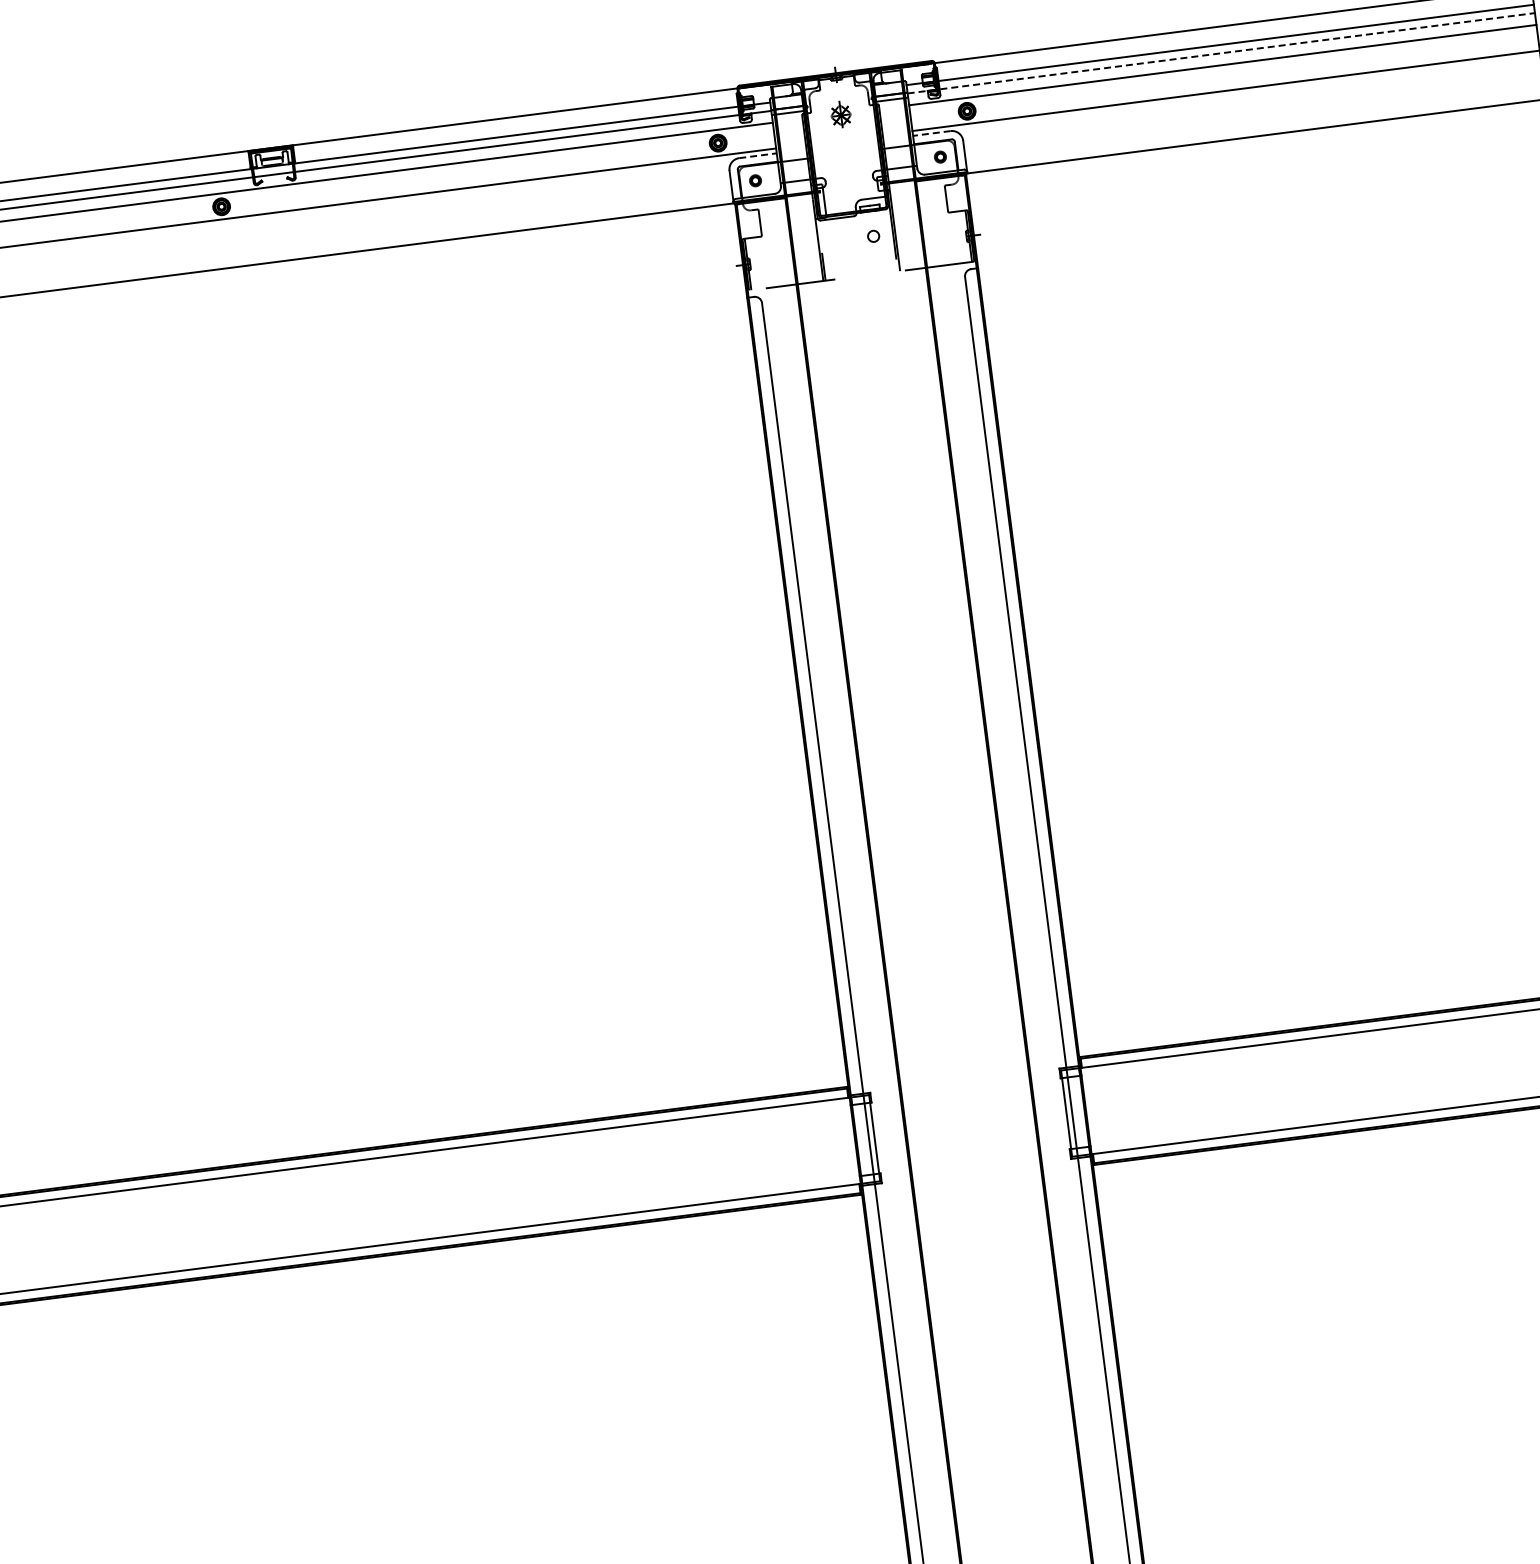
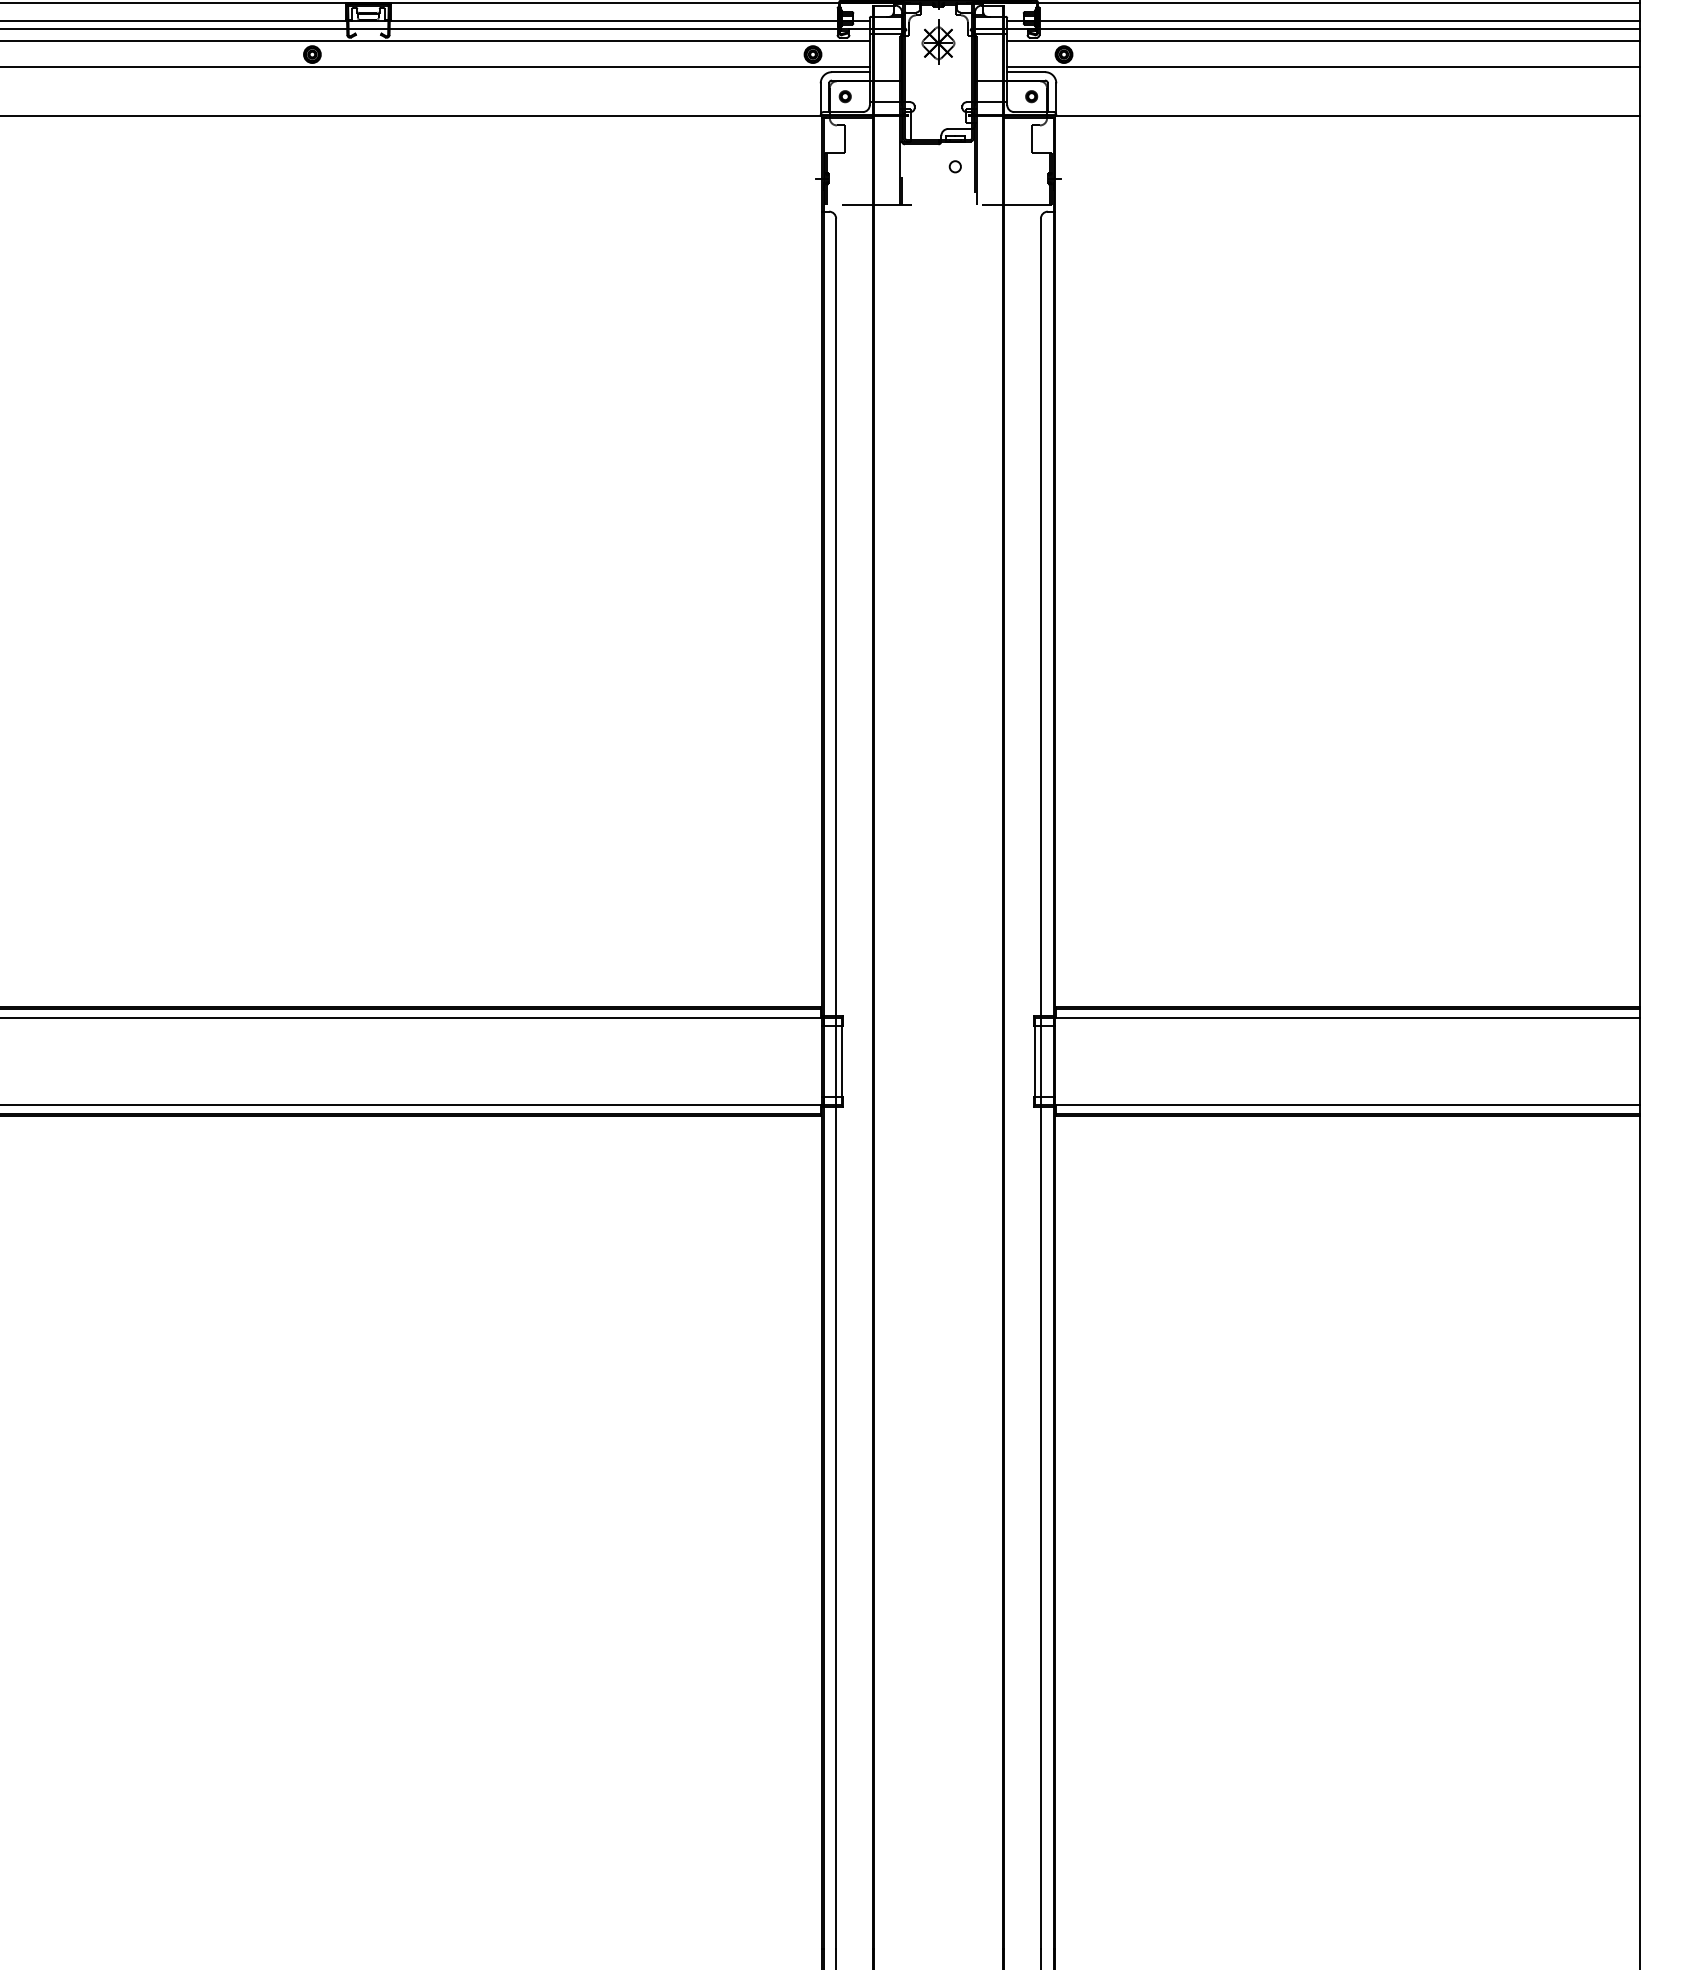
line: (1221, 53) -> (1323, 29), dashed -> solid
part: (841, 114) -> (938, 41), size x1.67
line: (932, 133) -> (1026, 72), dashed -> solid
line: (757, 156) -> (850, 72), dashed -> solid

